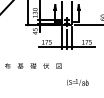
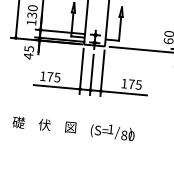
text: (77, 82) -> (112, 132), moved

